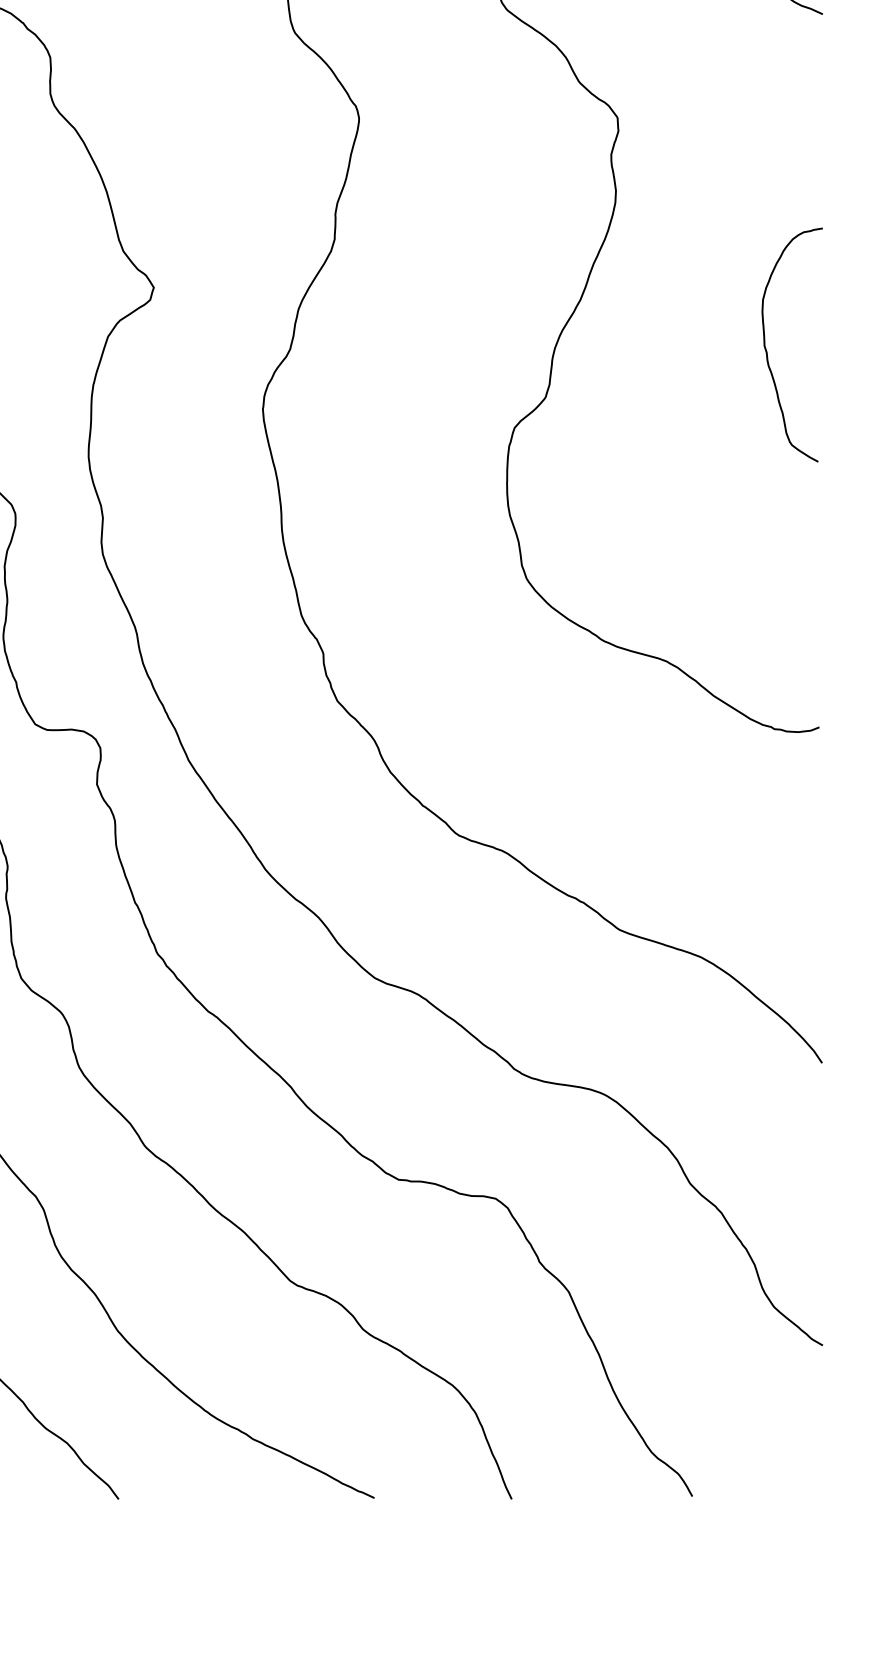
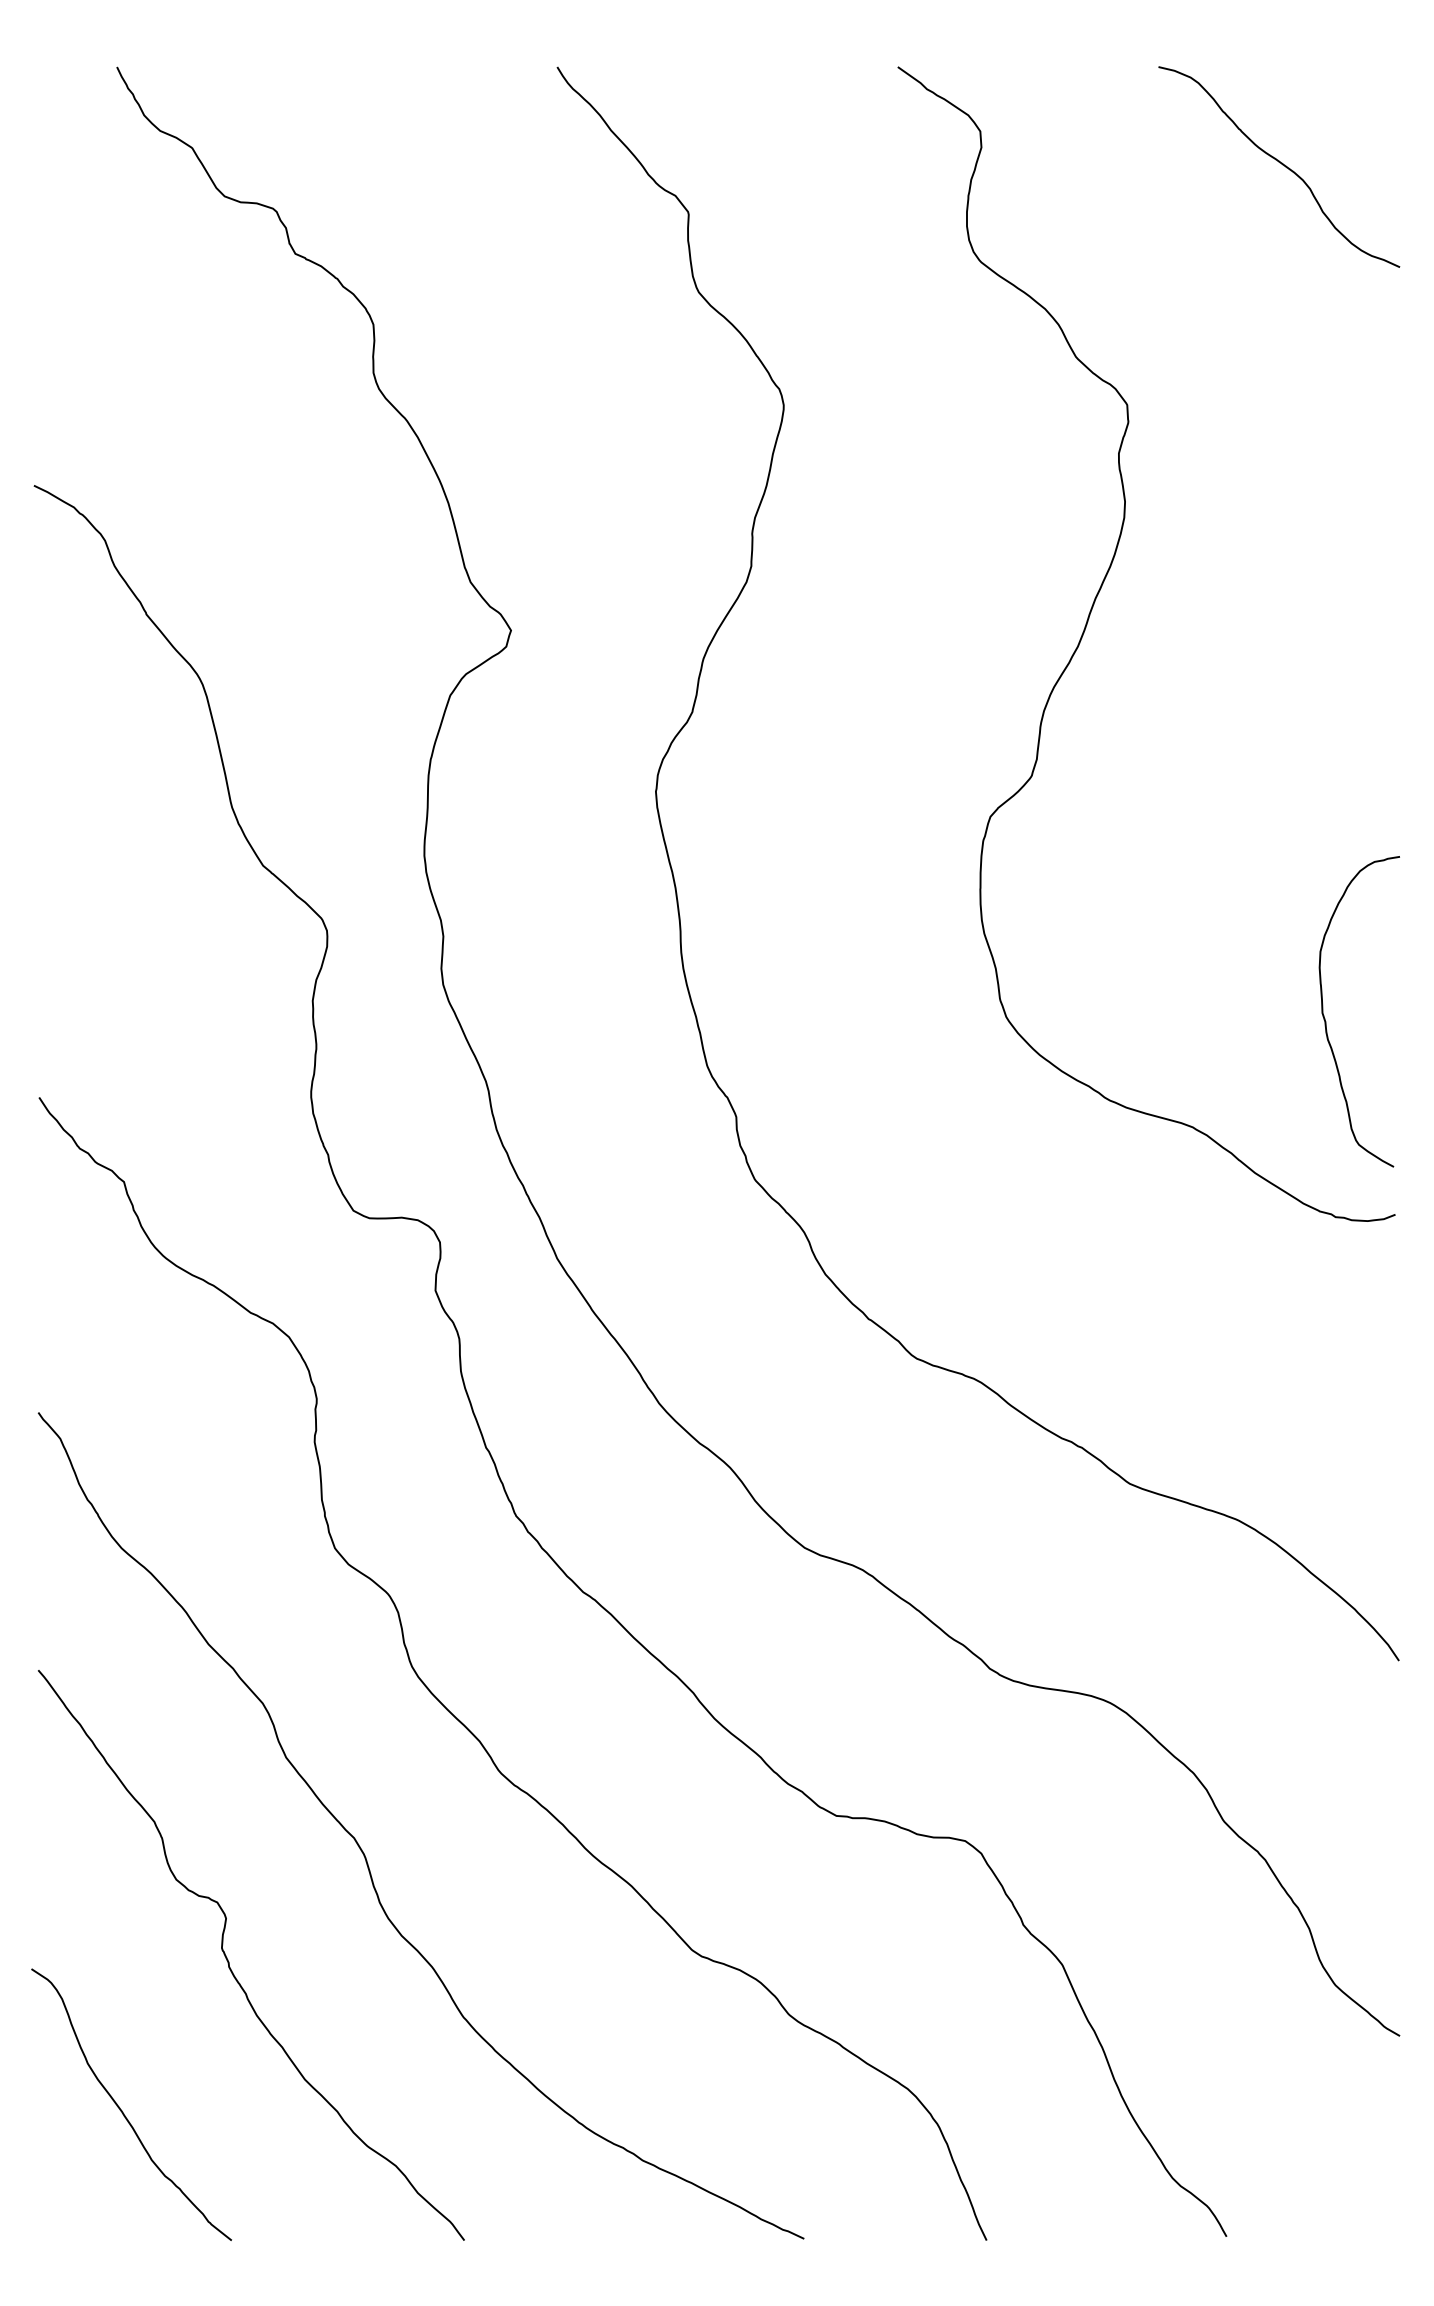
curve: (767, 352) -> (1326, 1021), moved

